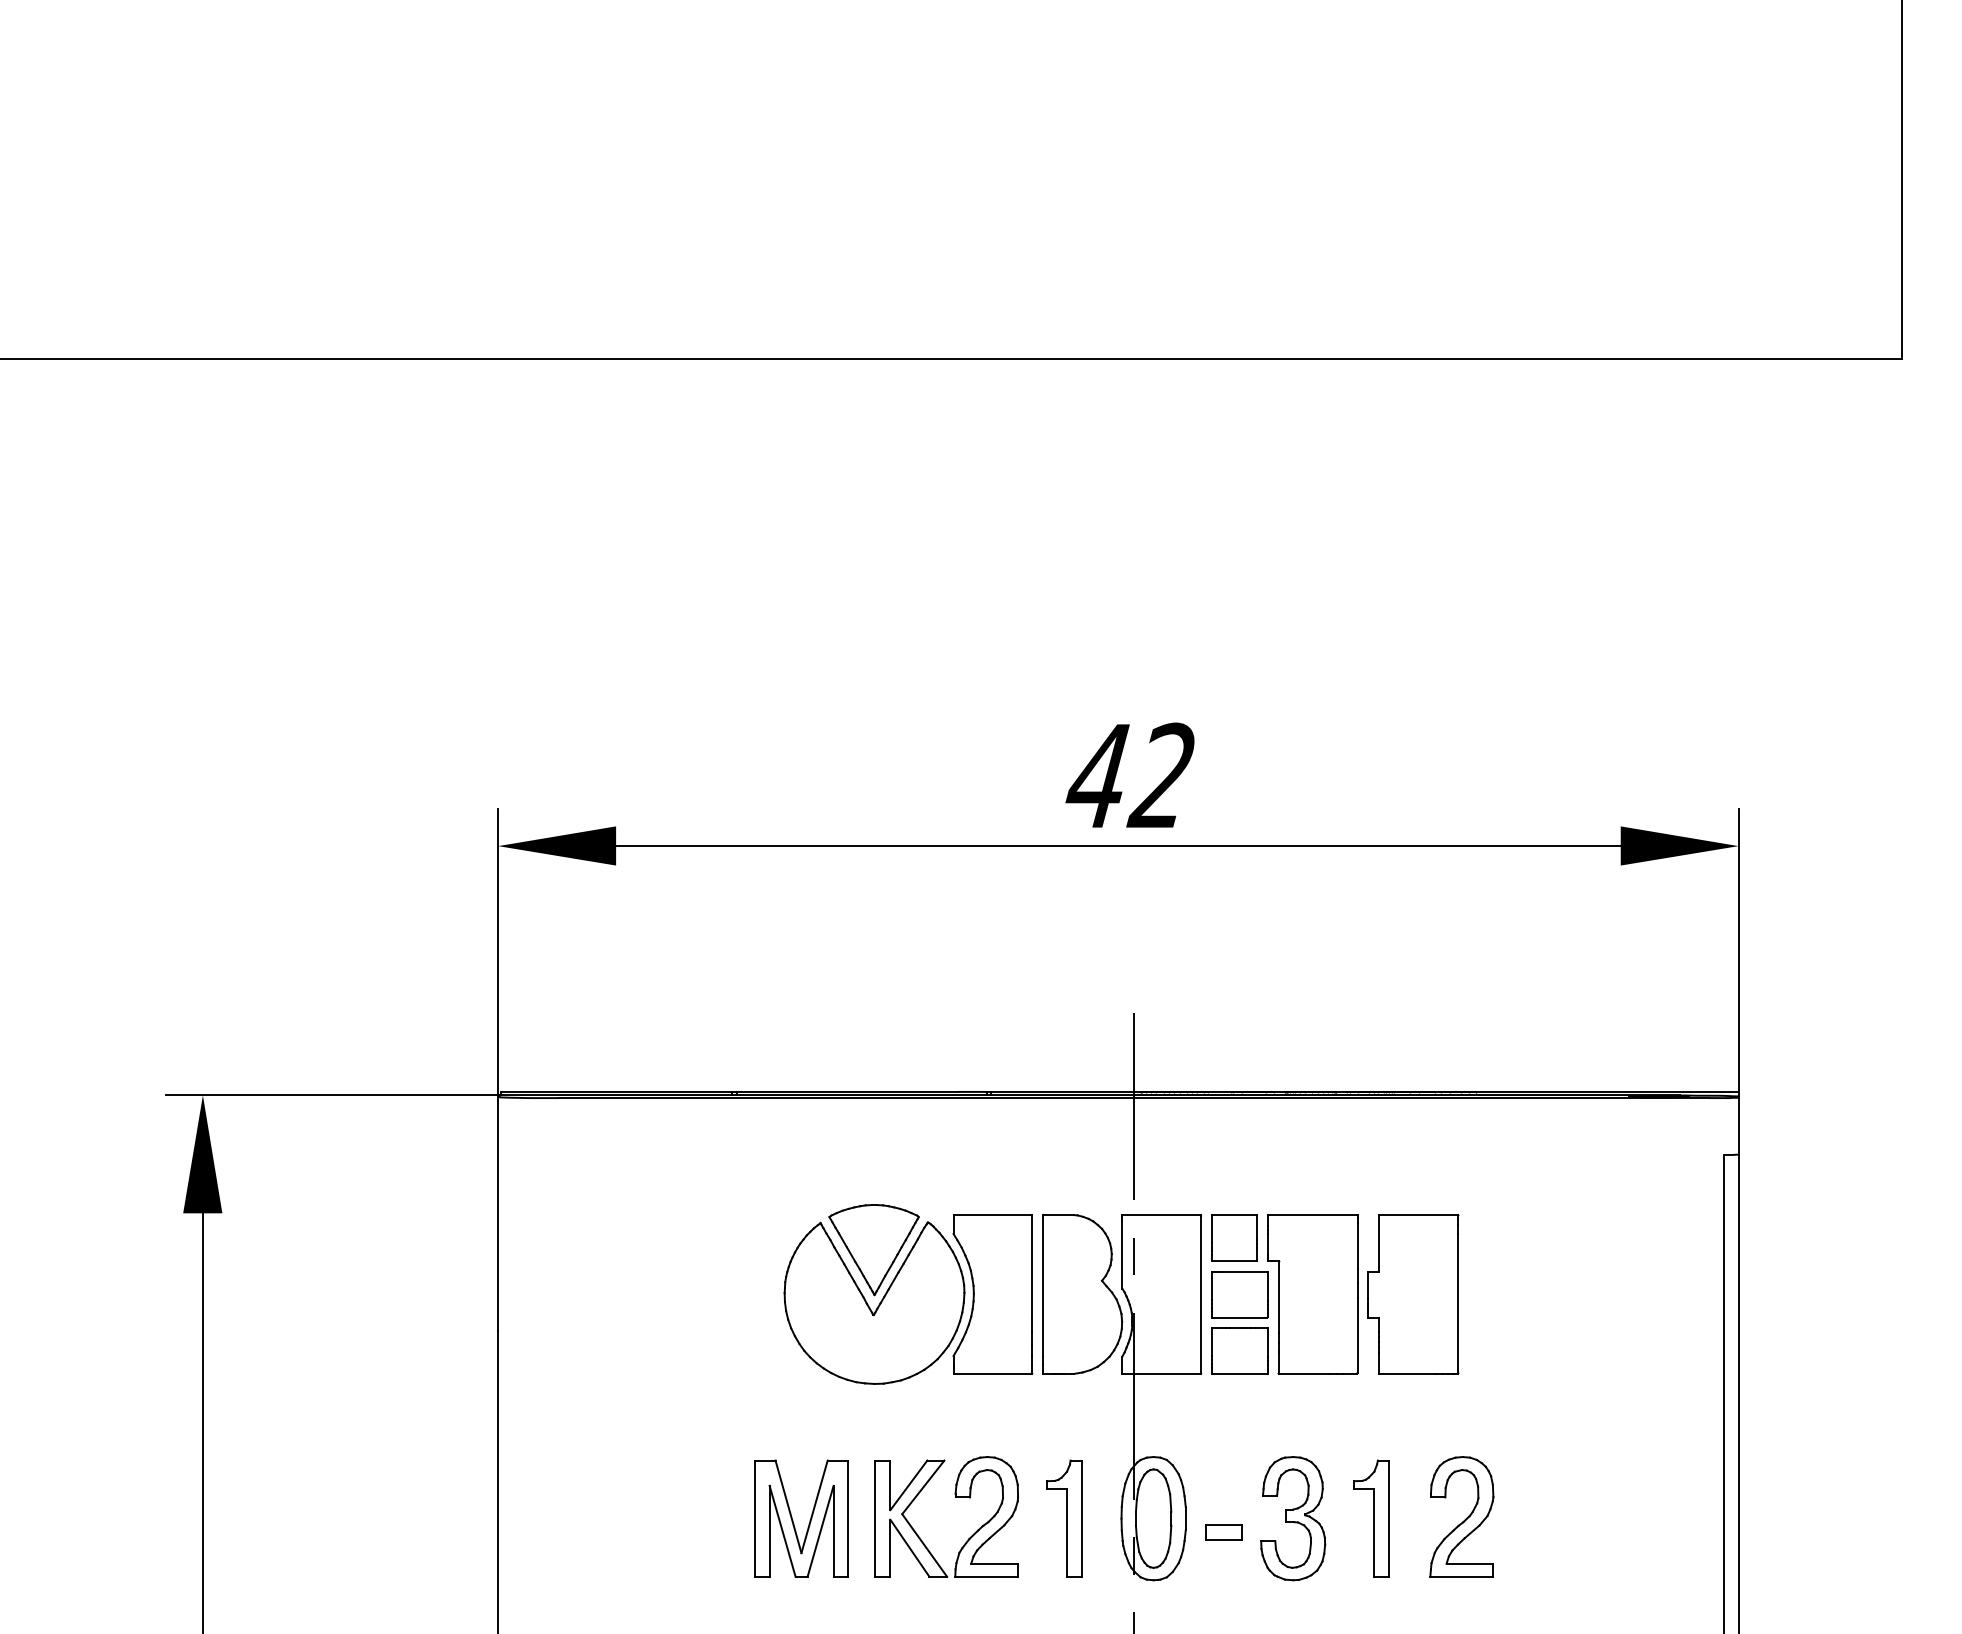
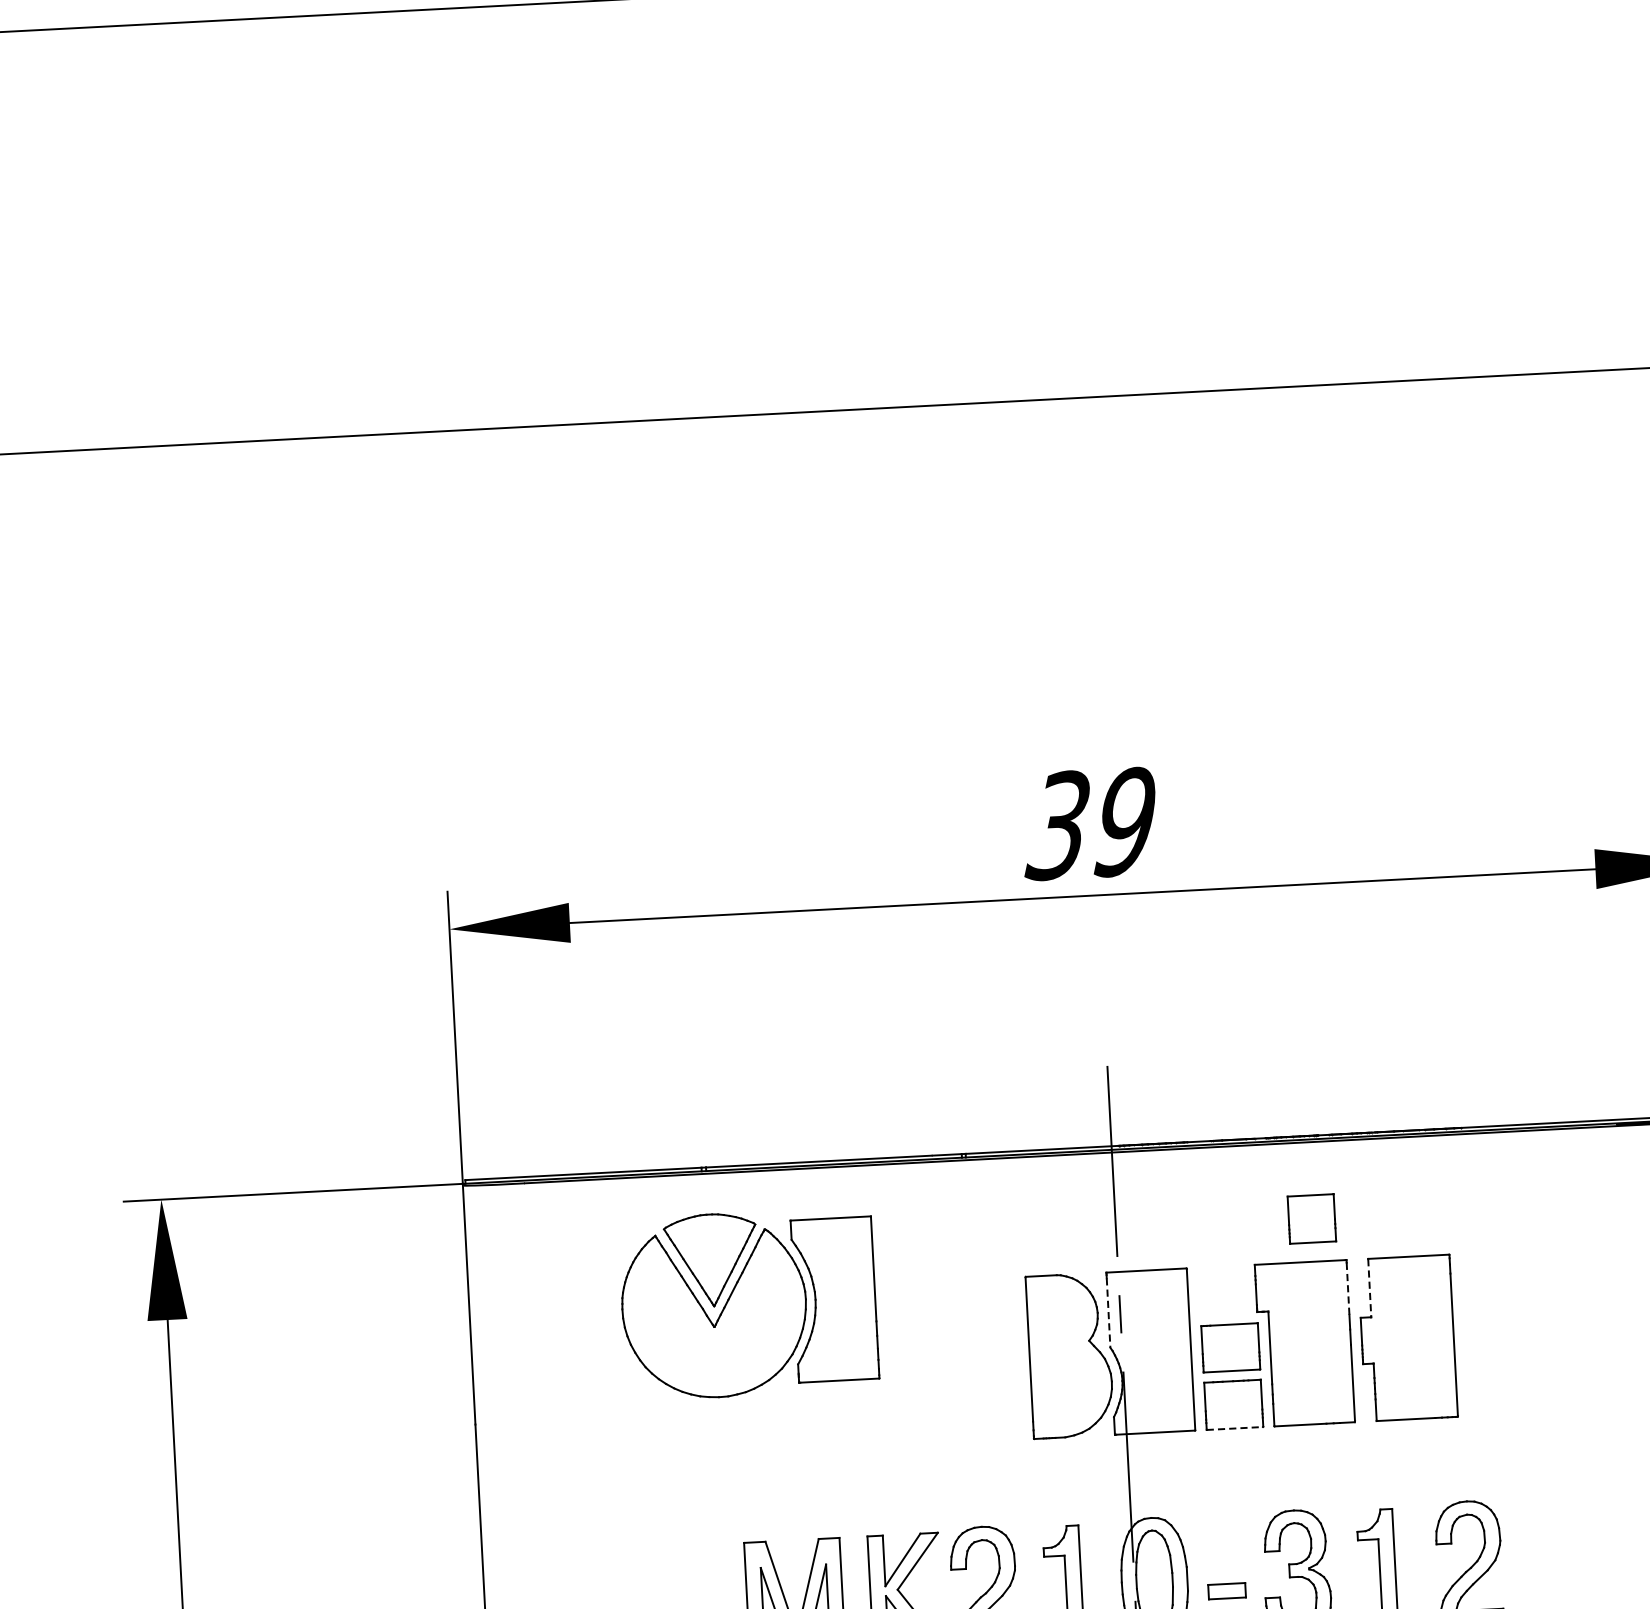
text: (1128, 775) -> (1089, 823), 42 -> 39
part: (1234, 1237) -> (1311, 1218), moved
line: (1378, 1243) -> (1369, 1287), solid -> dashed
line: (1357, 1246) -> (1348, 1292), solid -> dashed
line: (1122, 1255) -> (1108, 1313), solid -> dashed
part: (908, 1294) -> (748, 1304), moved
line: (1239, 1373) -> (1234, 1428), solid -> dashed

